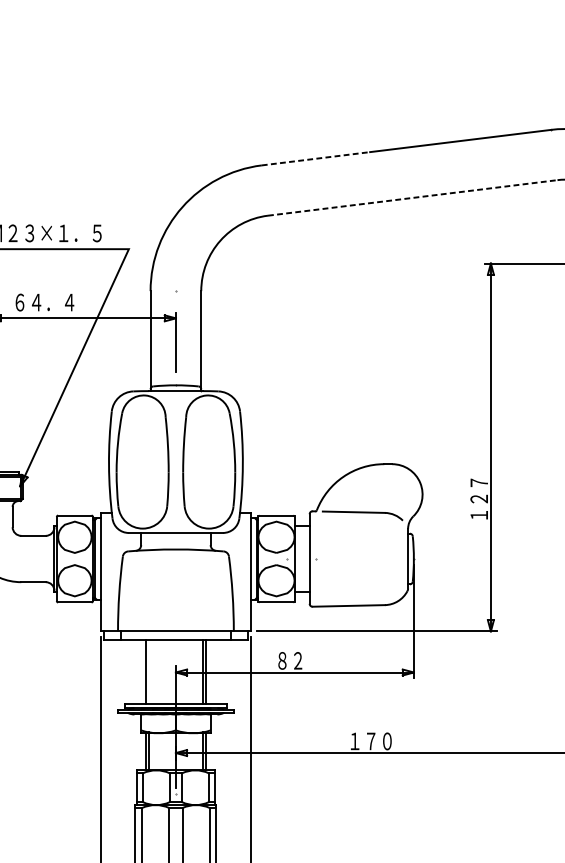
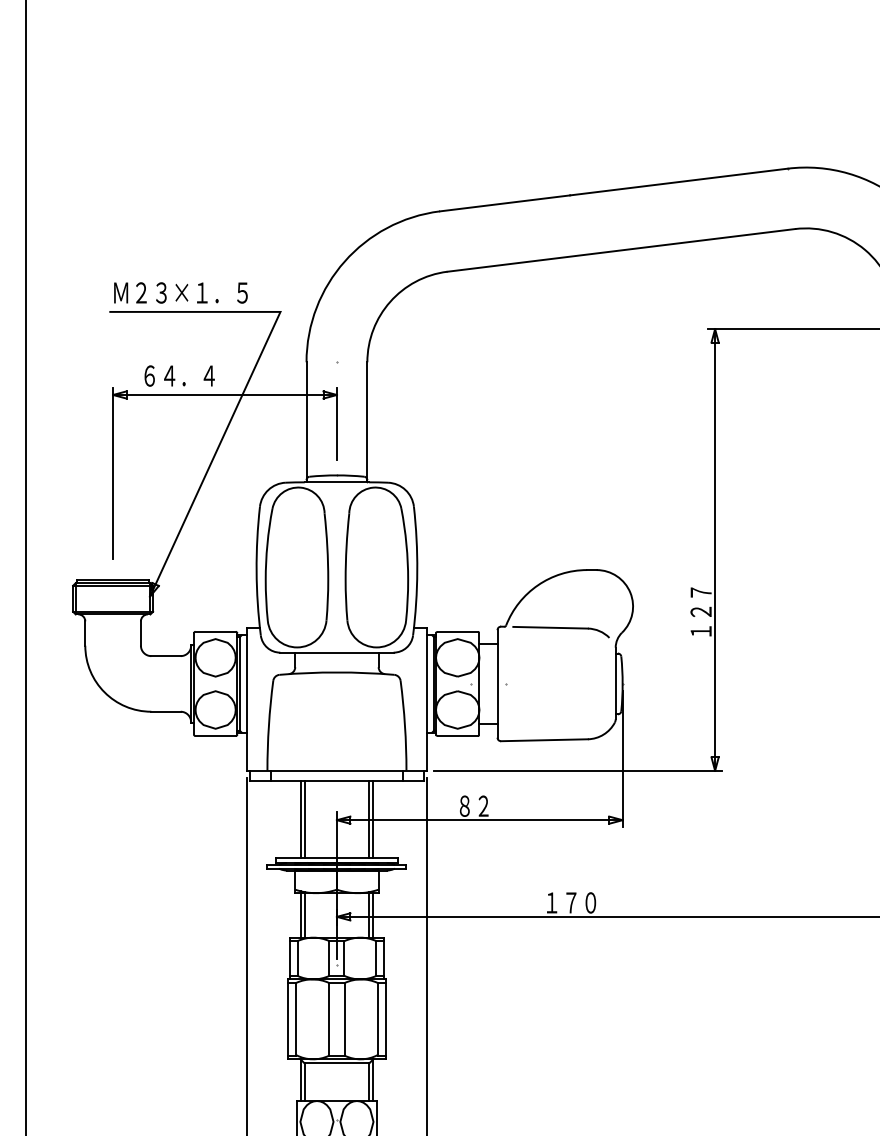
line: (316, 158) -> (505, 203), dashed -> solid
line: (412, 198) -> (621, 250), dashed -> solid
line: (148, 671) -> (304, 819), added

